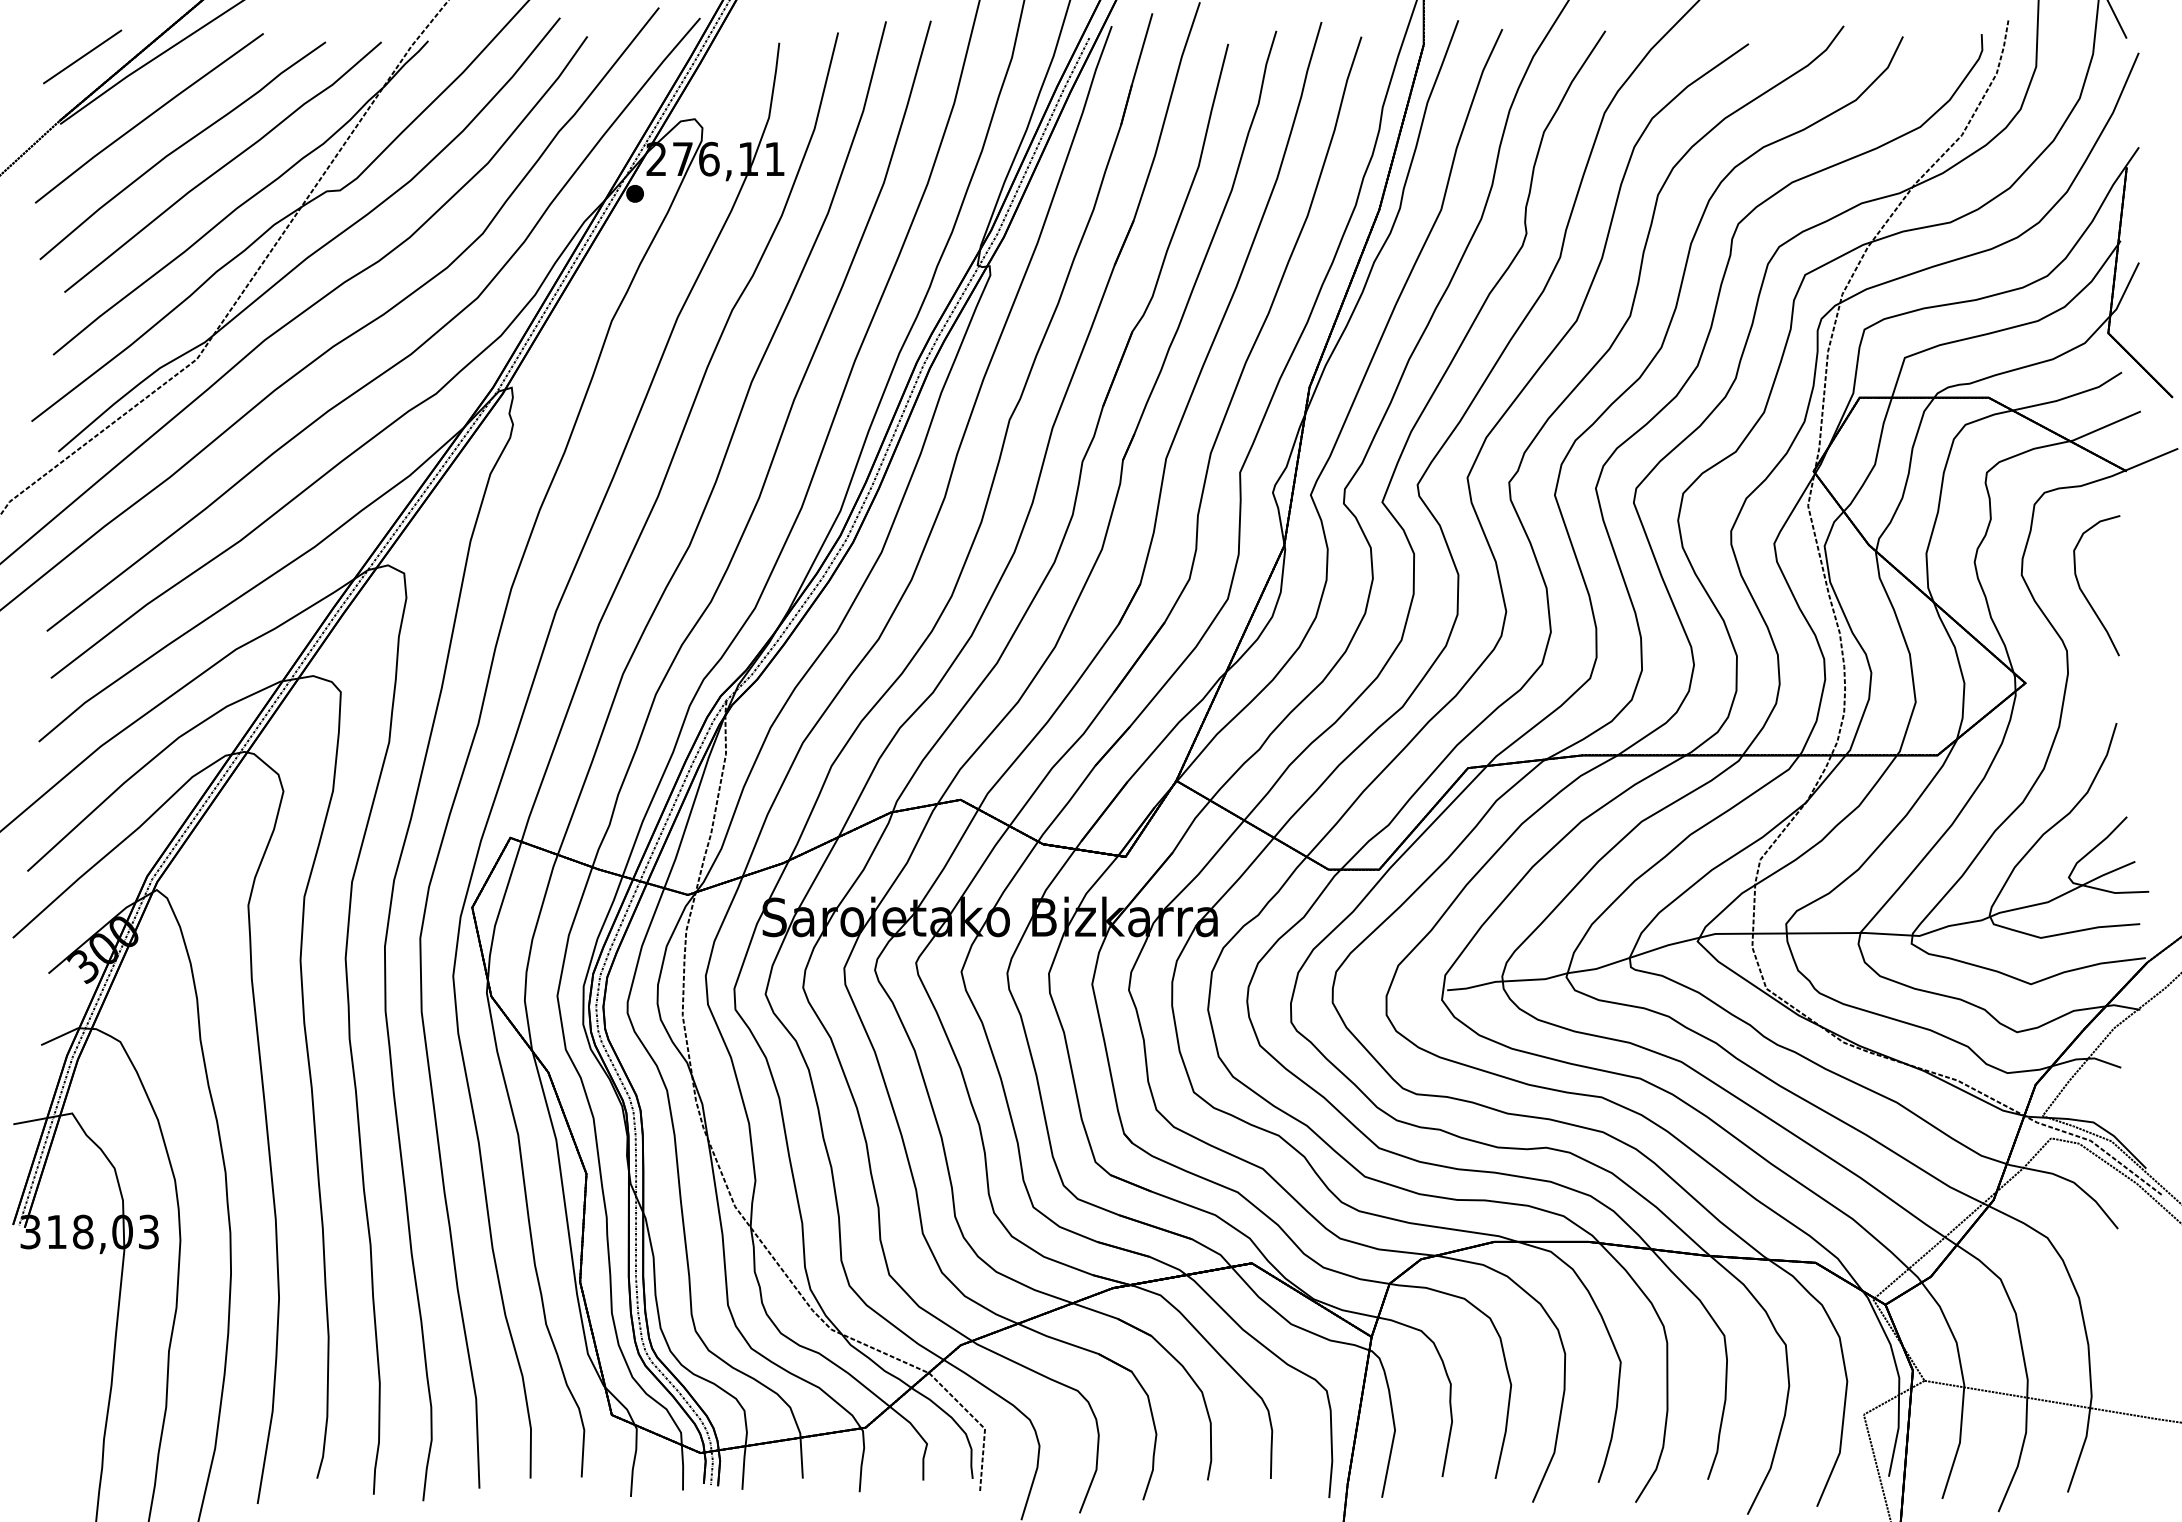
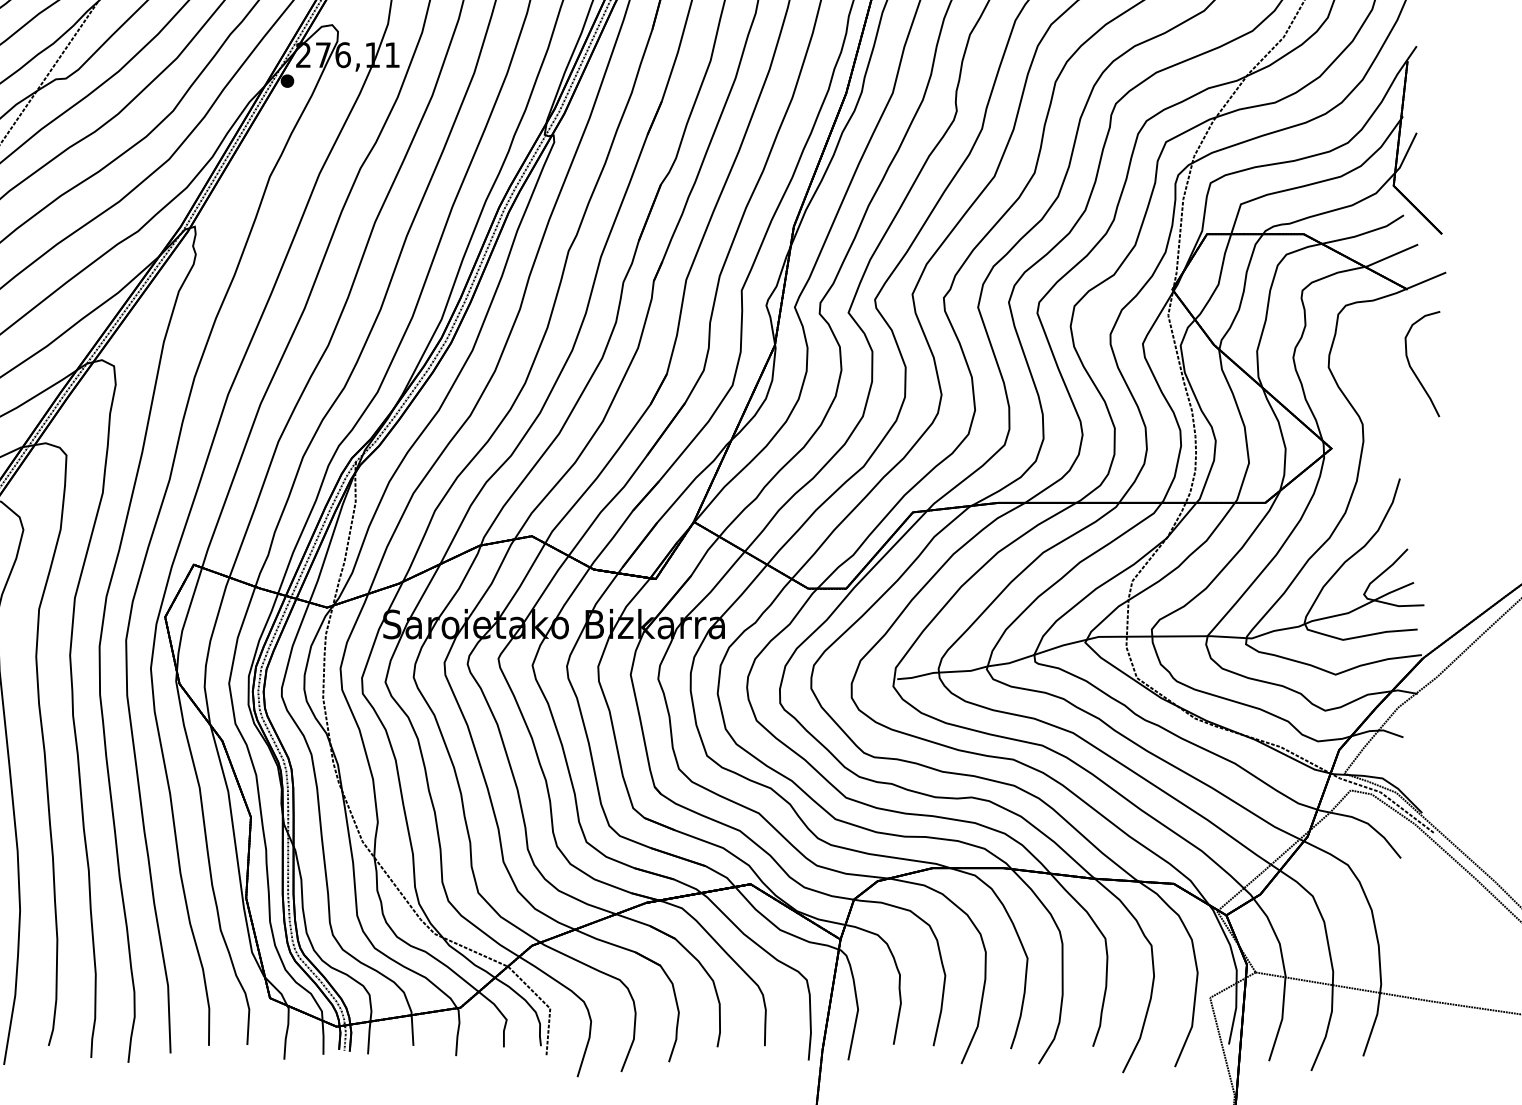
curve: (2084, 593) -> (1413, 370), moved

